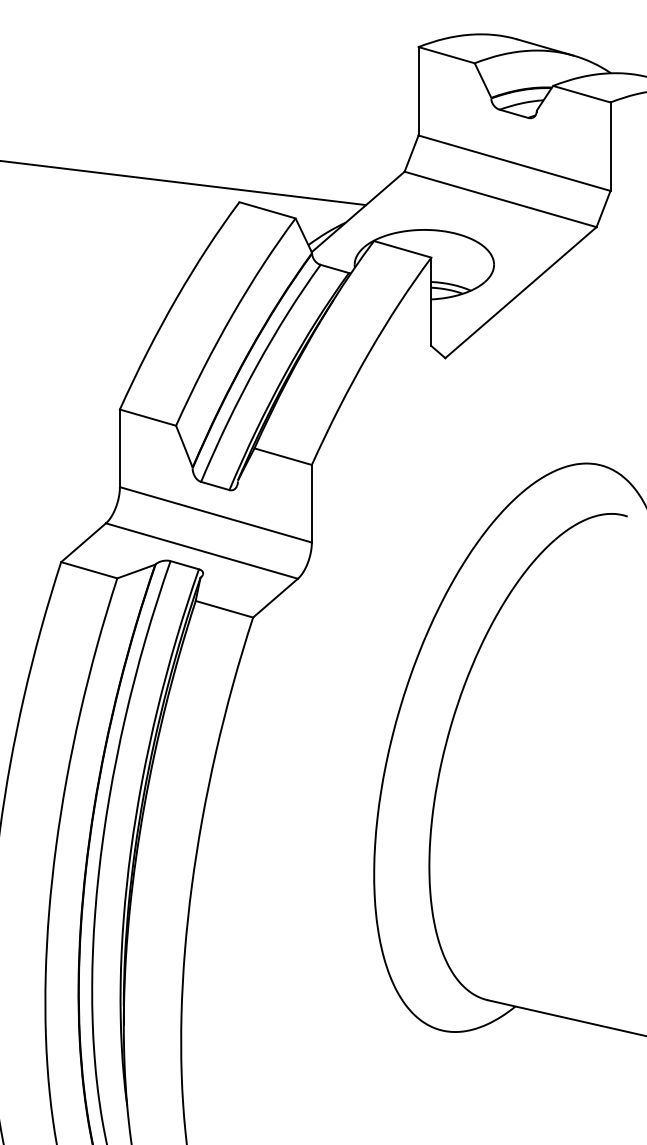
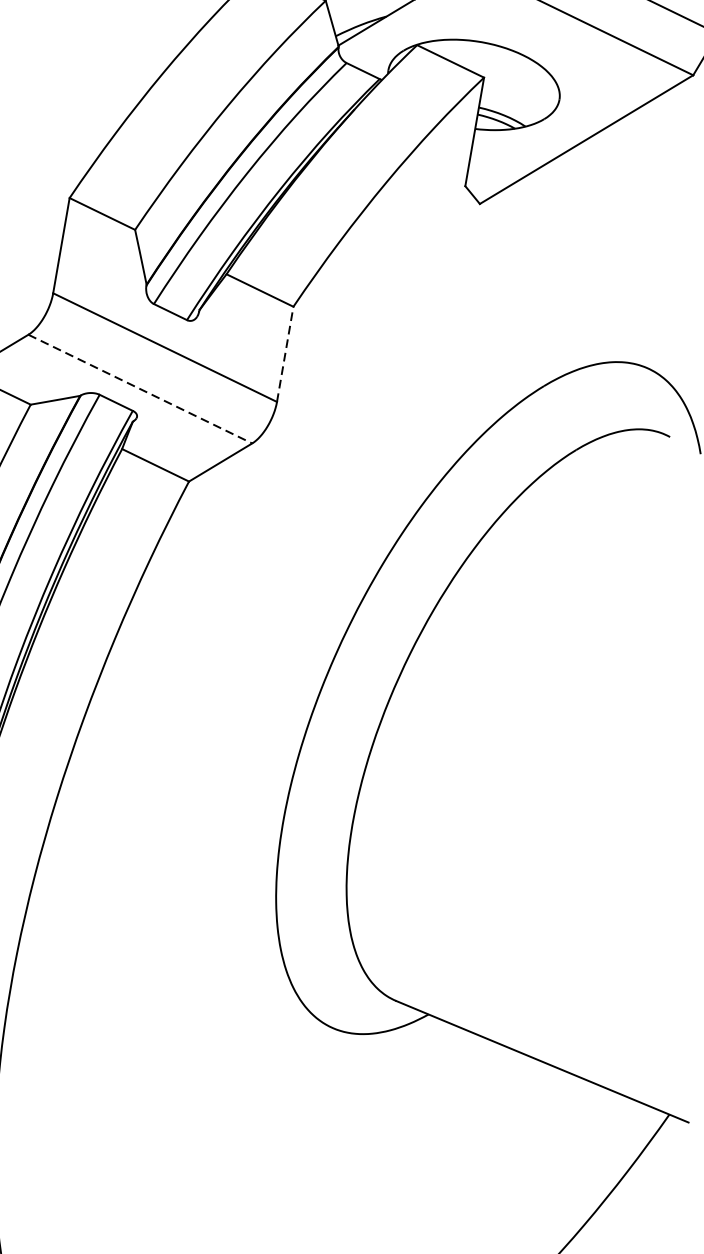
line: (311, 503) -> (284, 353), solid -> dashed
line: (201, 551) -> (139, 389), solid -> dashed

